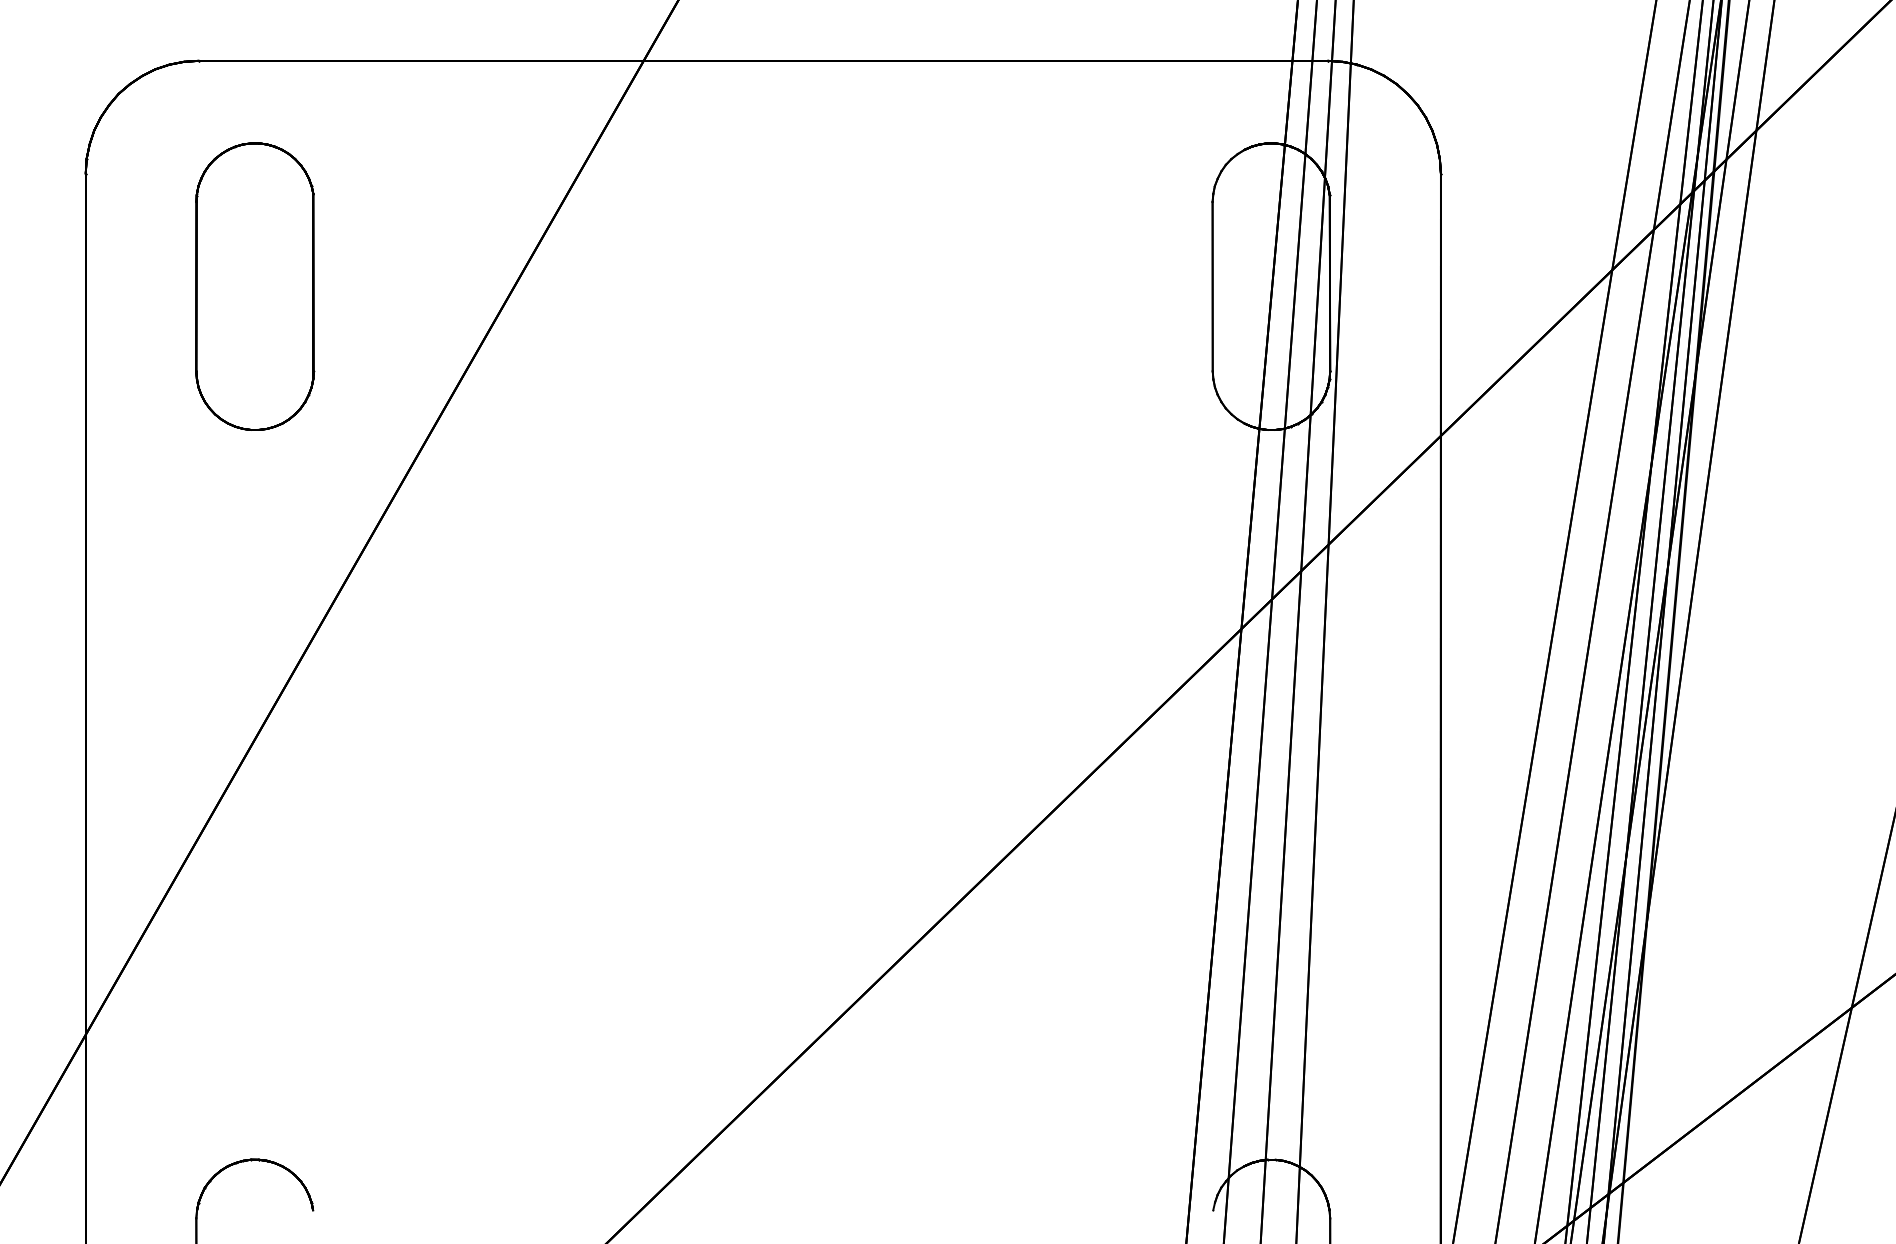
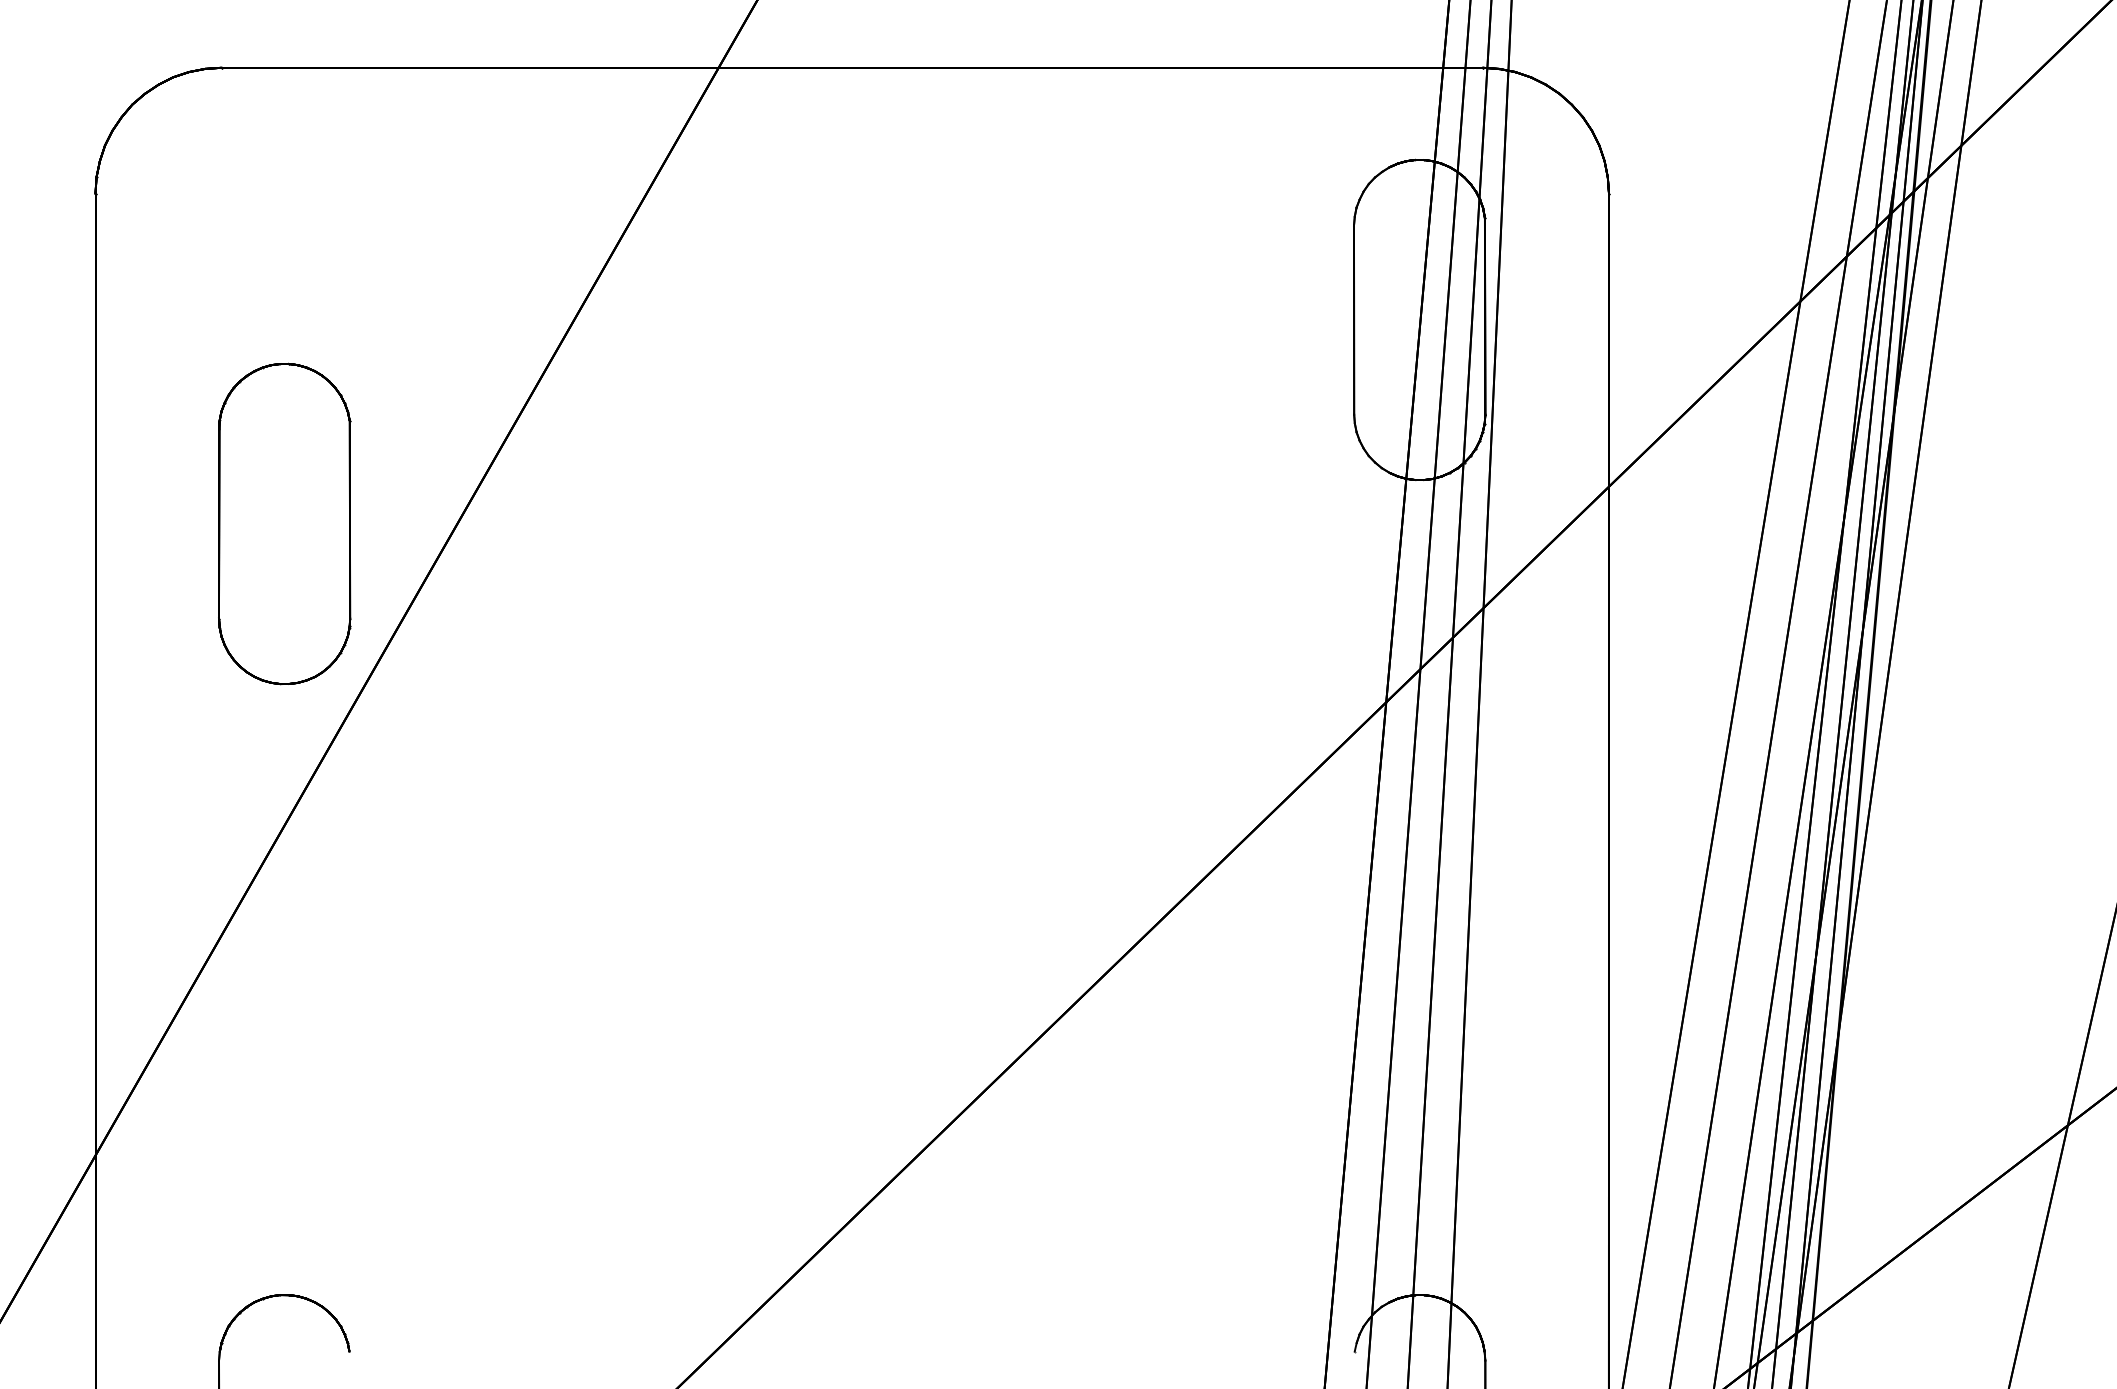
part: (254, 286) -> (284, 523), moved

